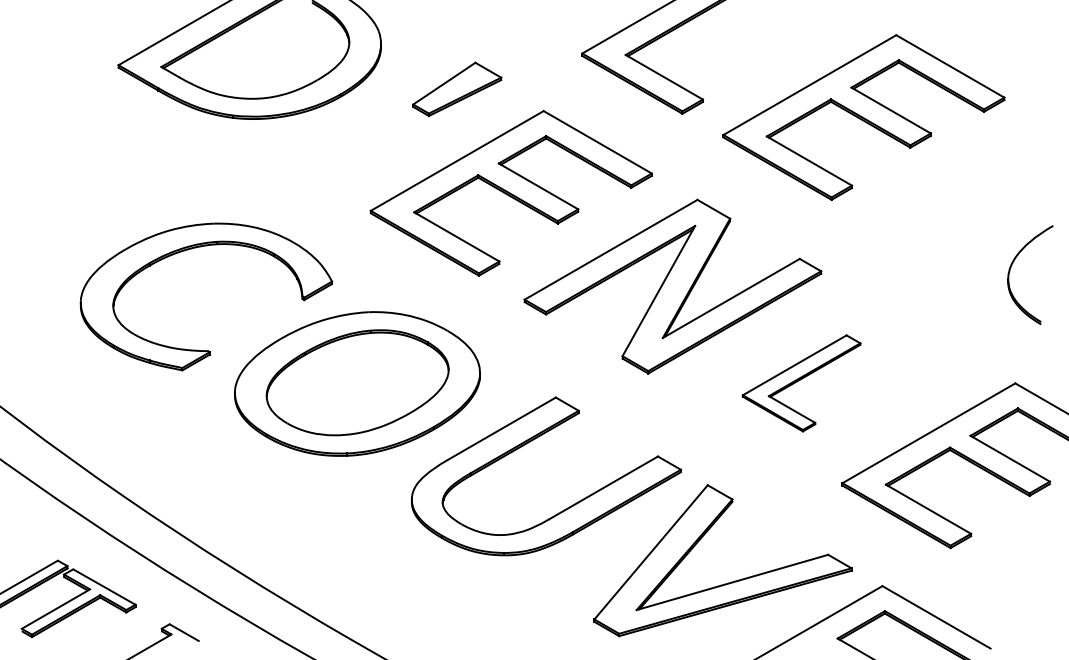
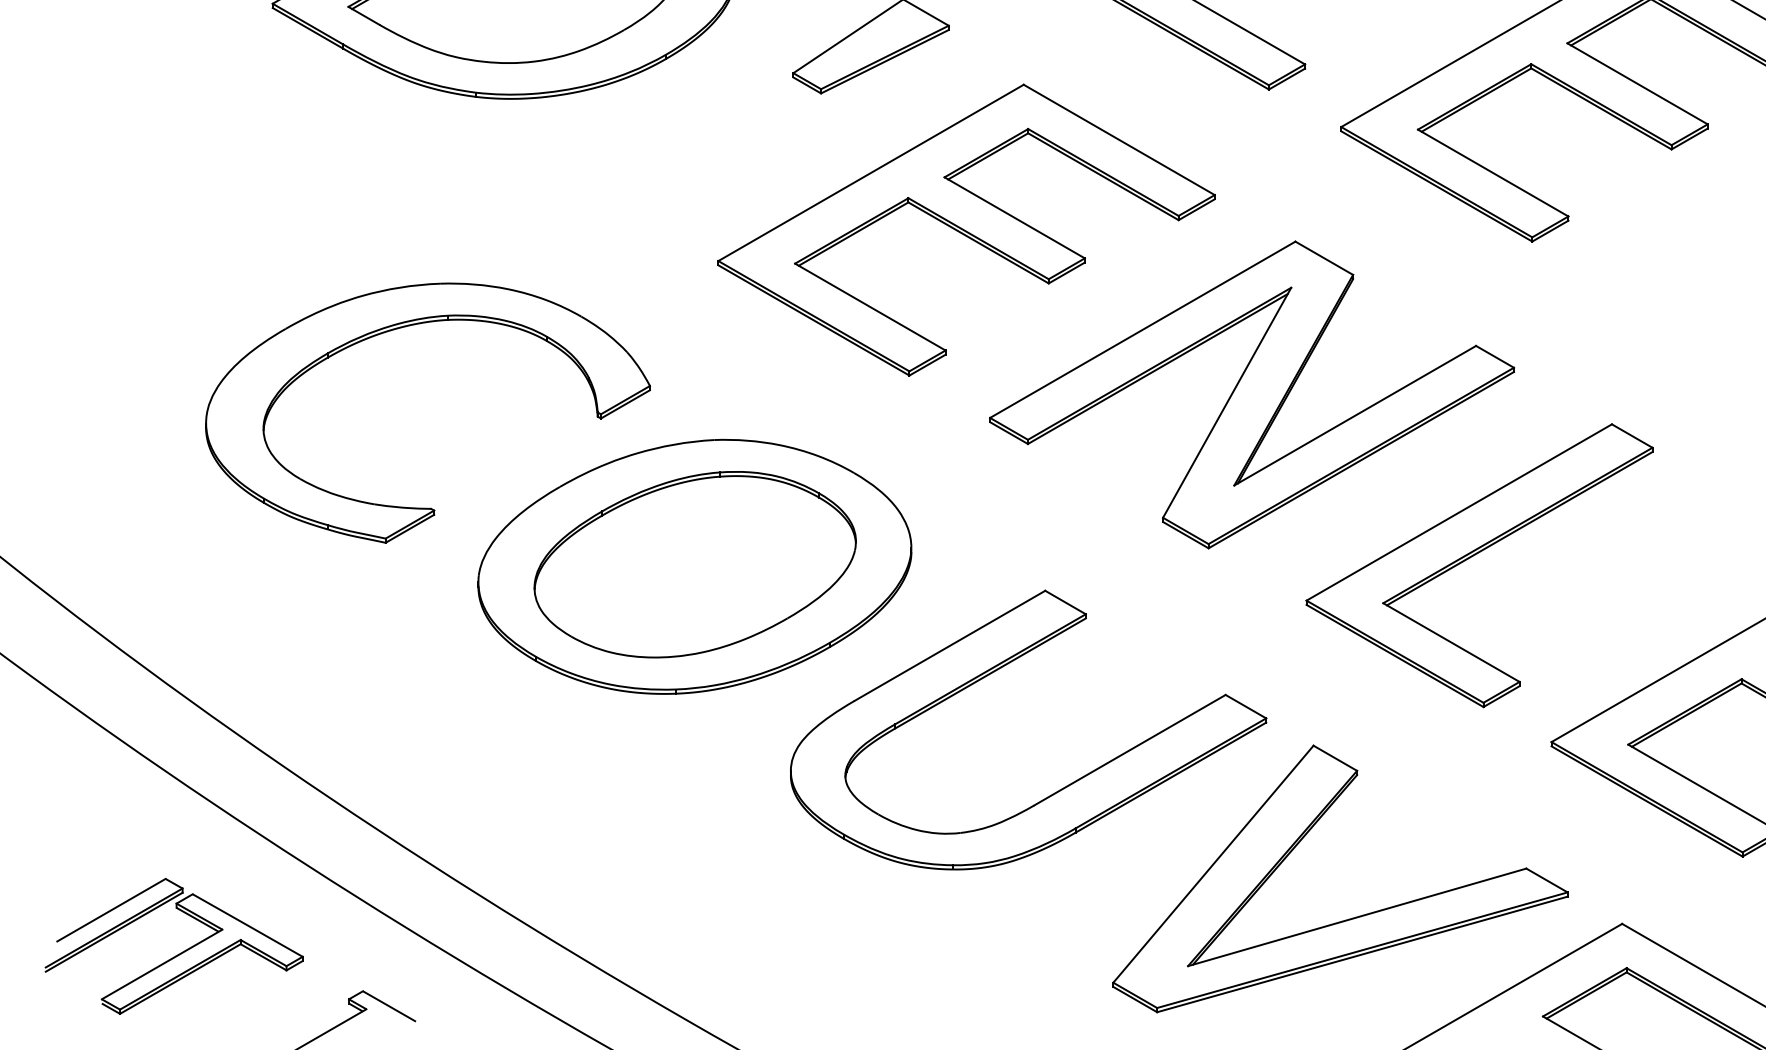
part: (801, 383) -> (1479, 565), size x1.67

